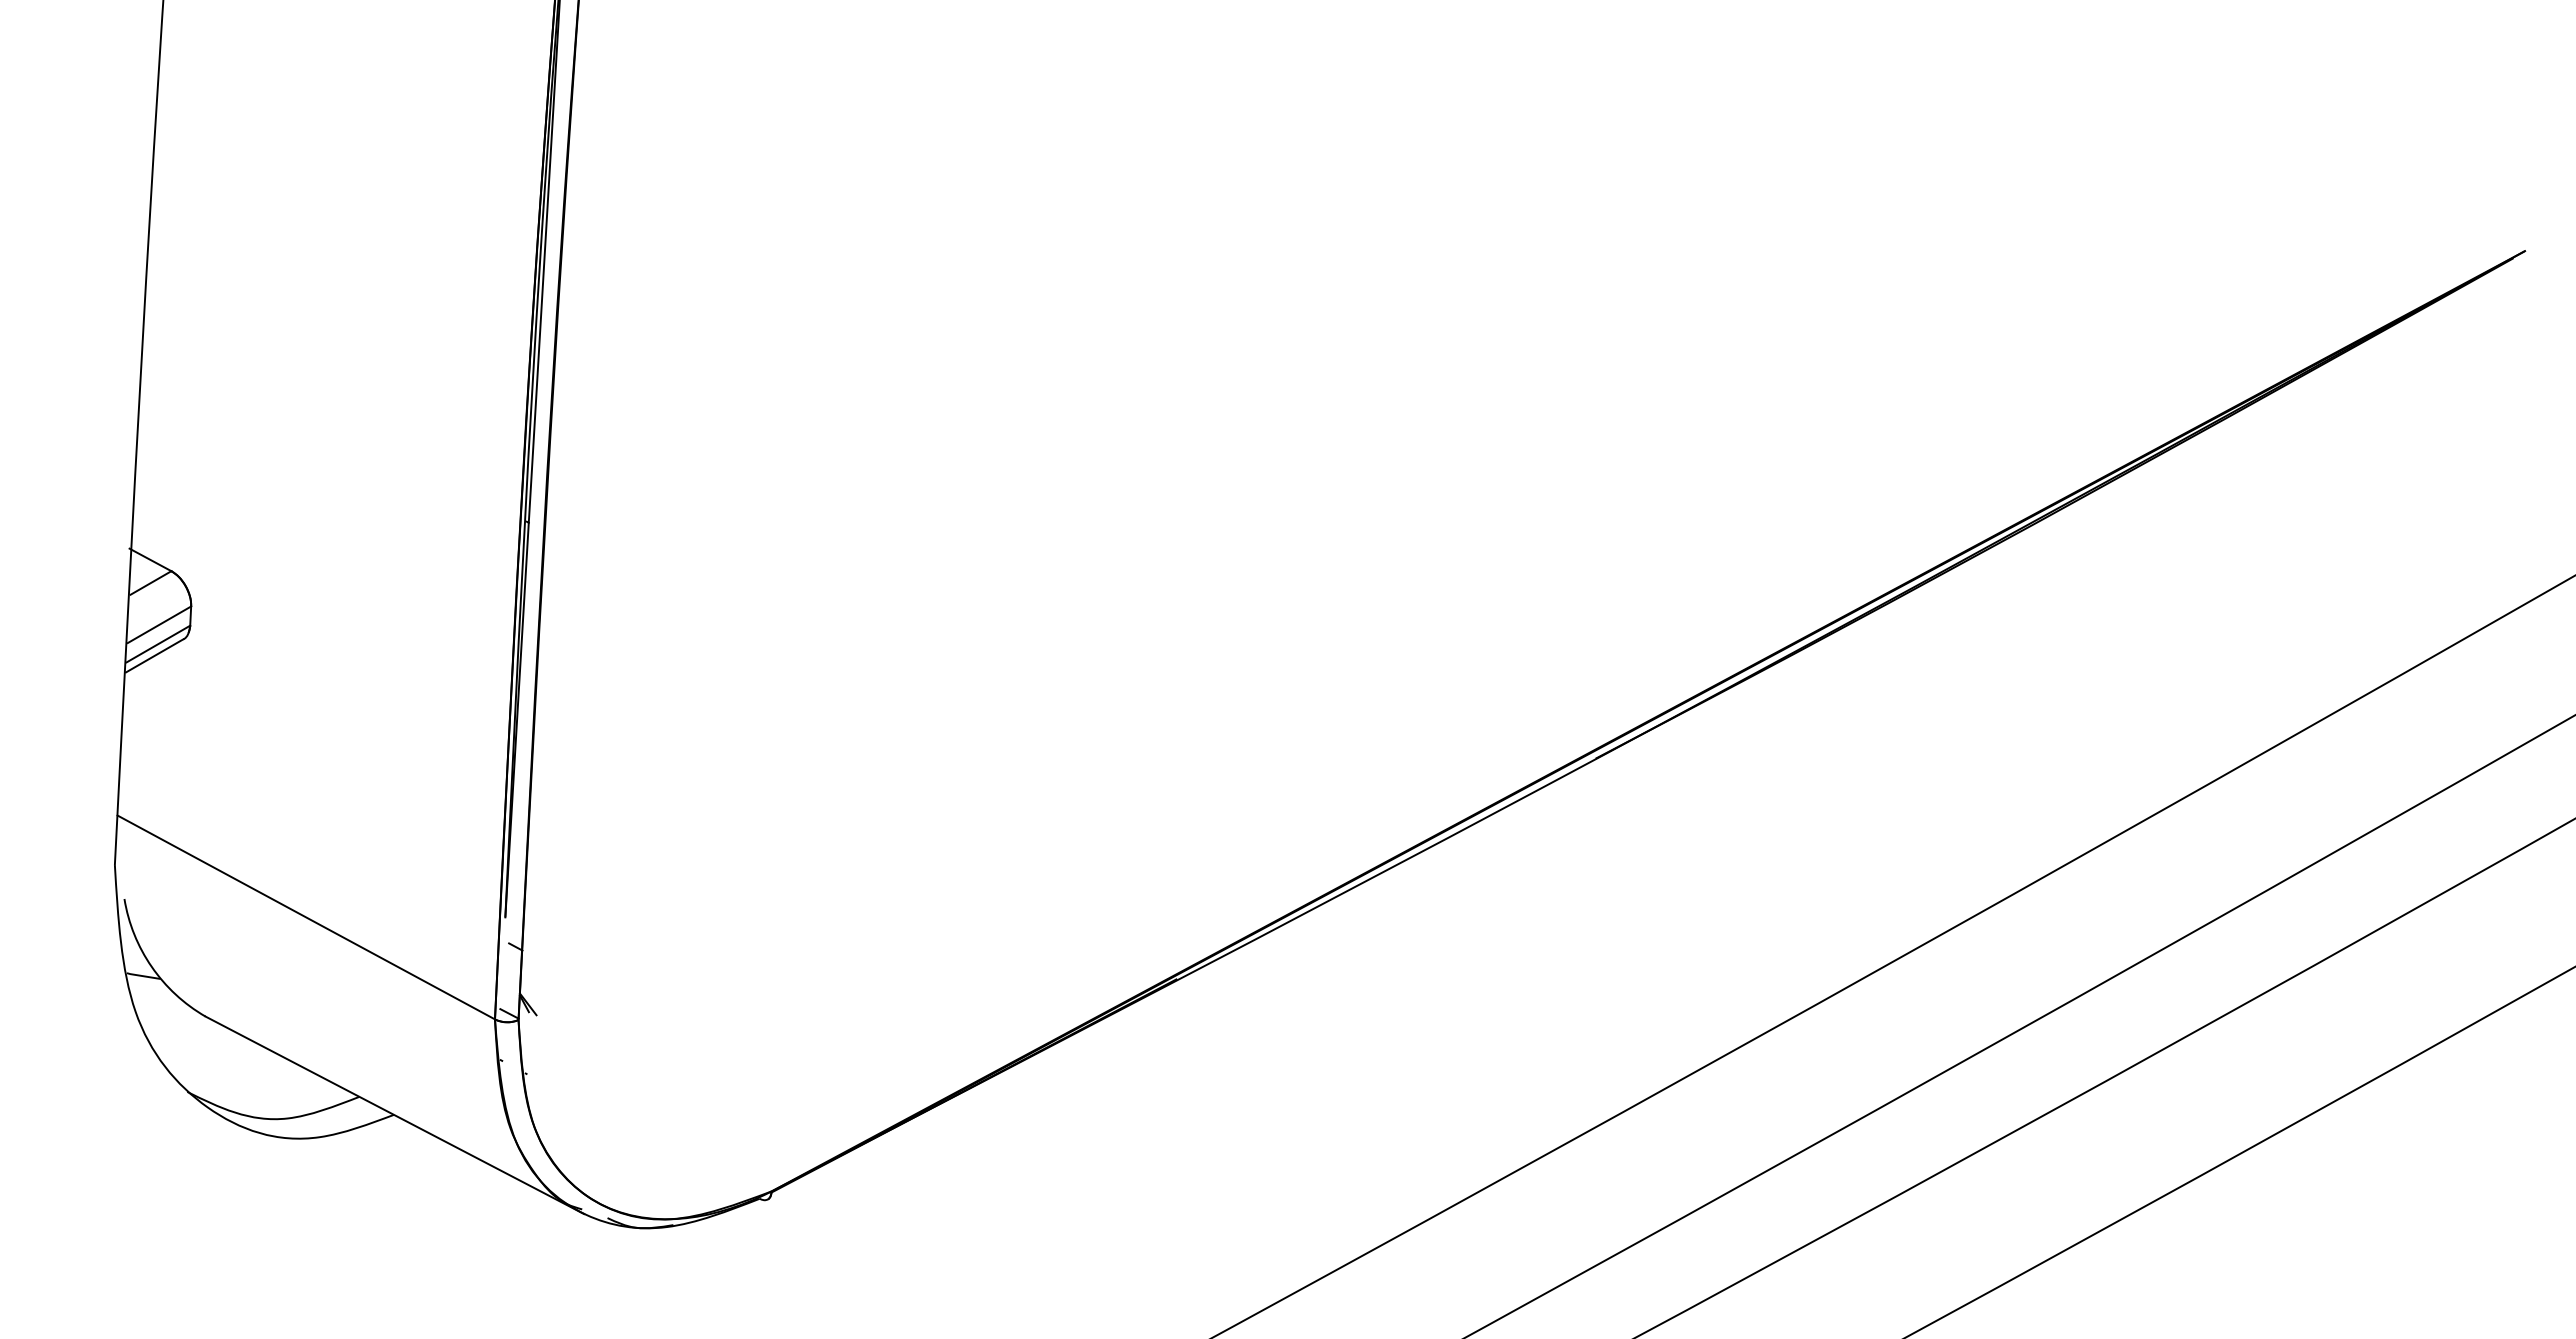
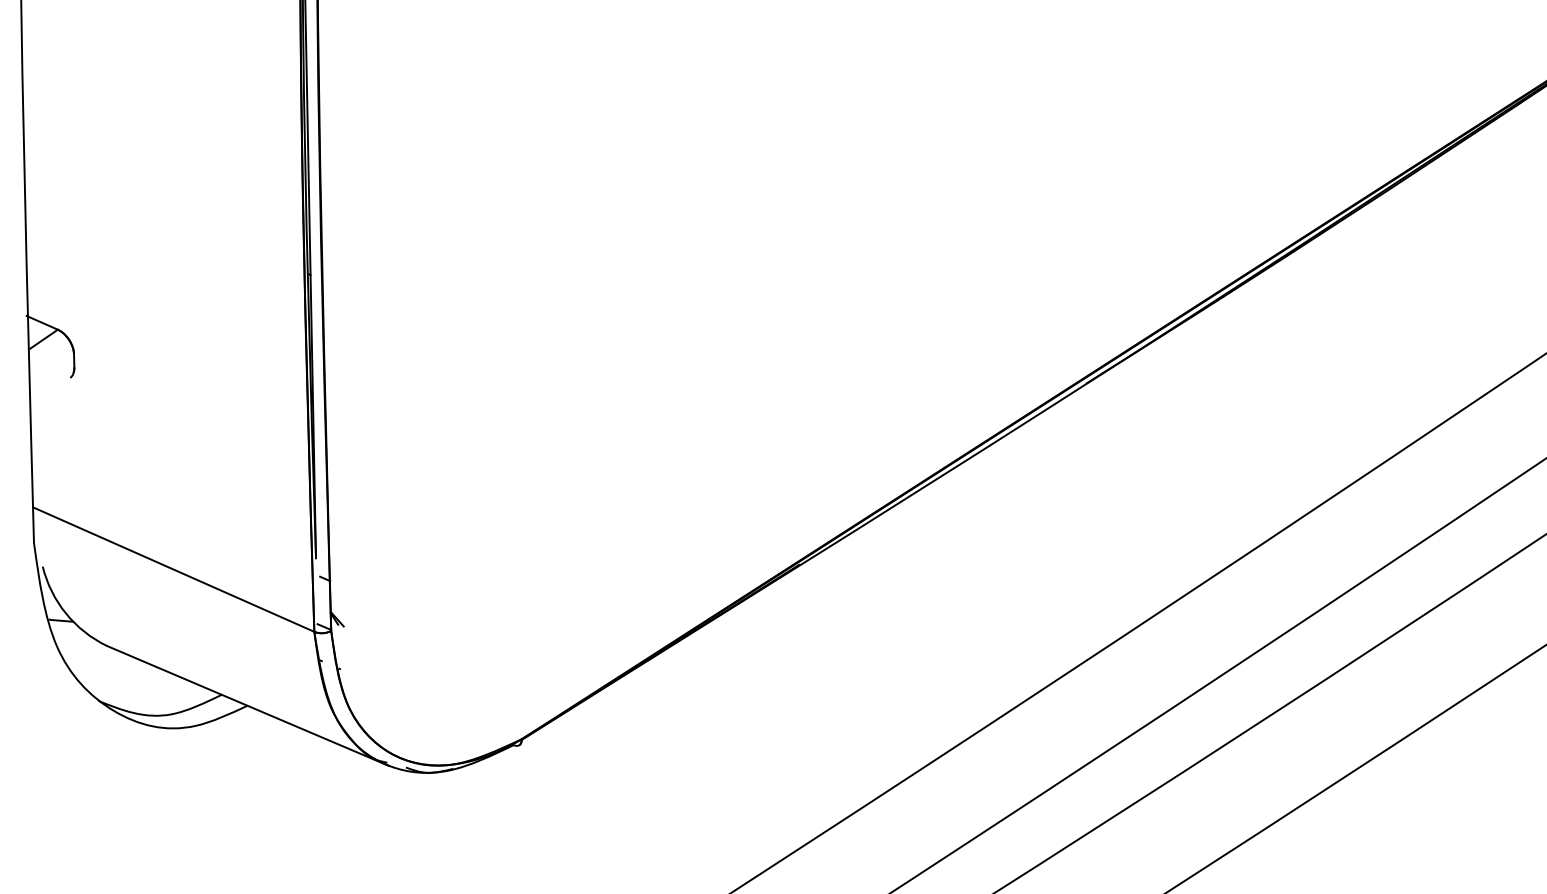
line: (159, 624) -> (52, 368), removed
line: (158, 643) -> (52, 382), removed
line: (154, 655) -> (50, 390), removed

